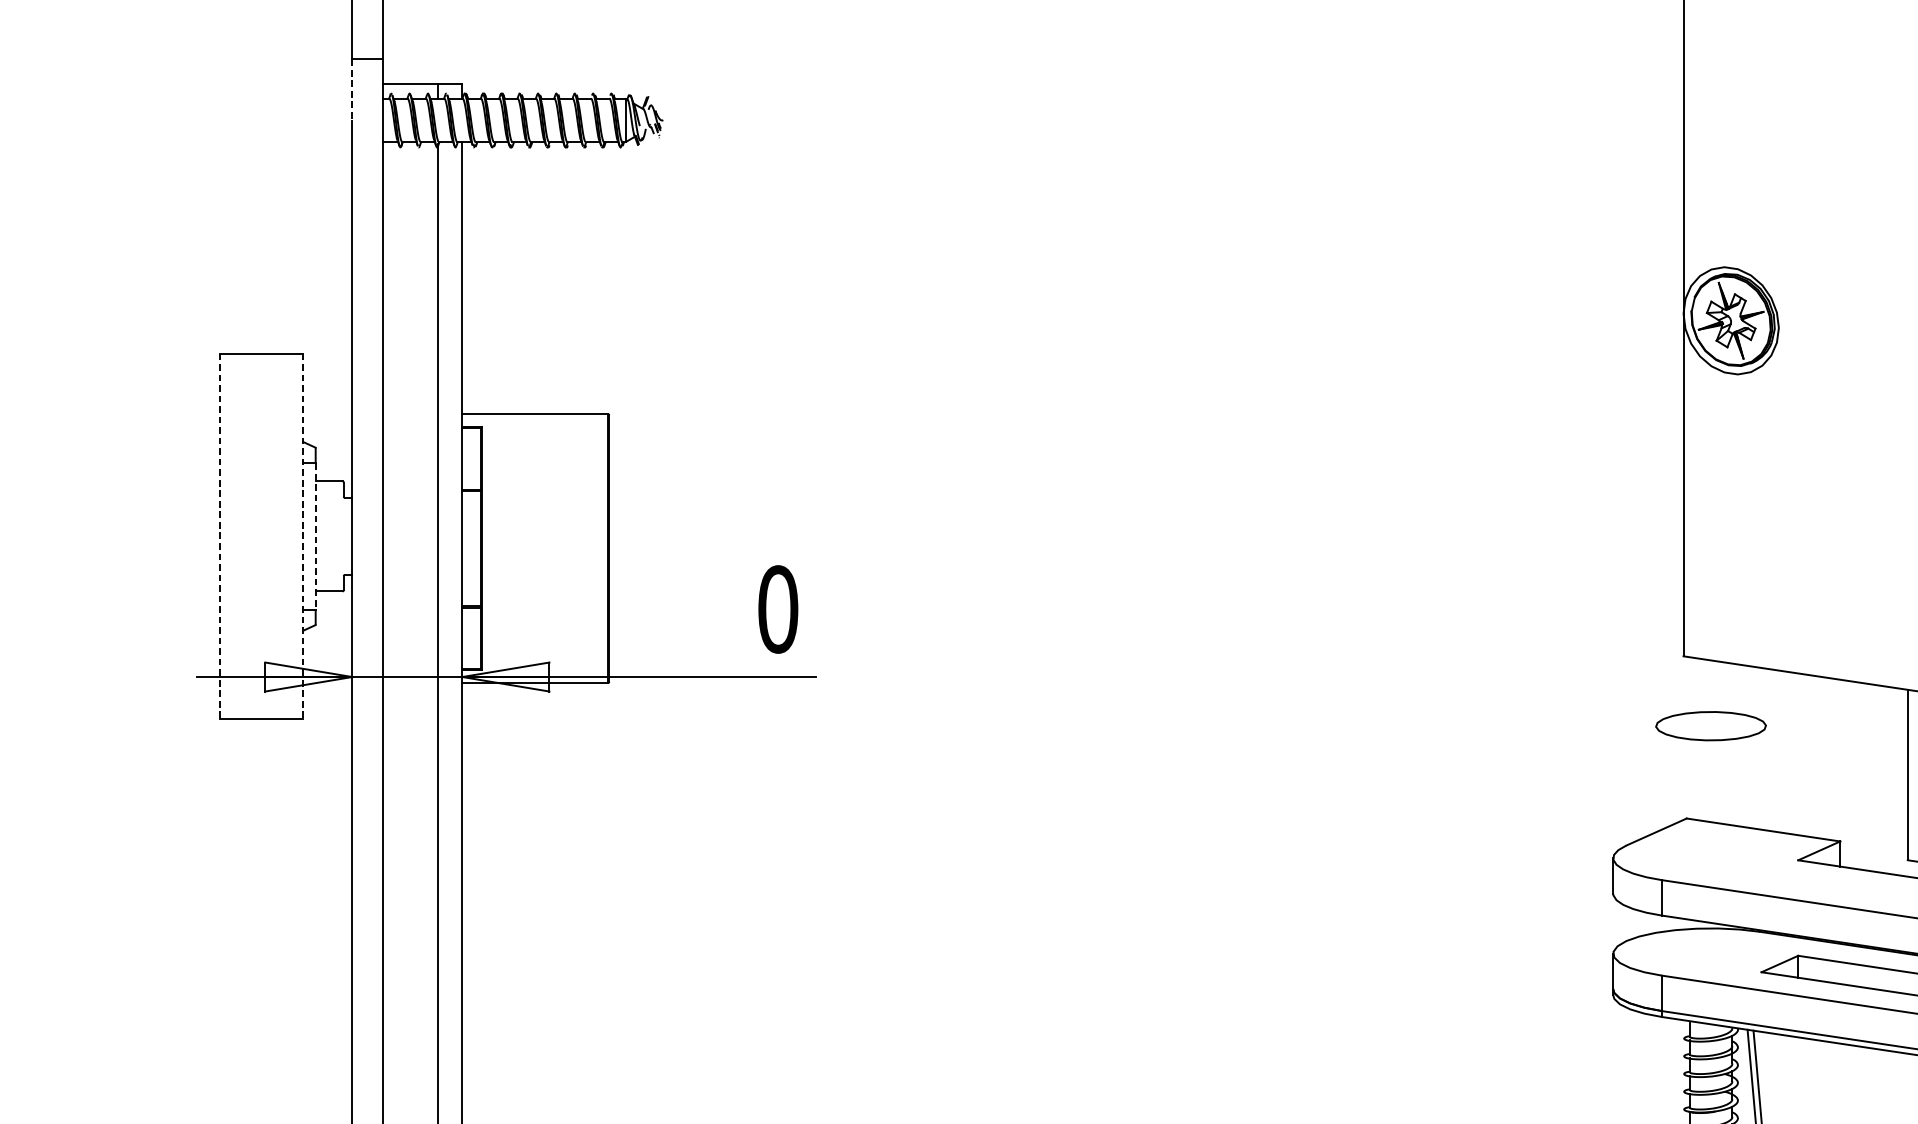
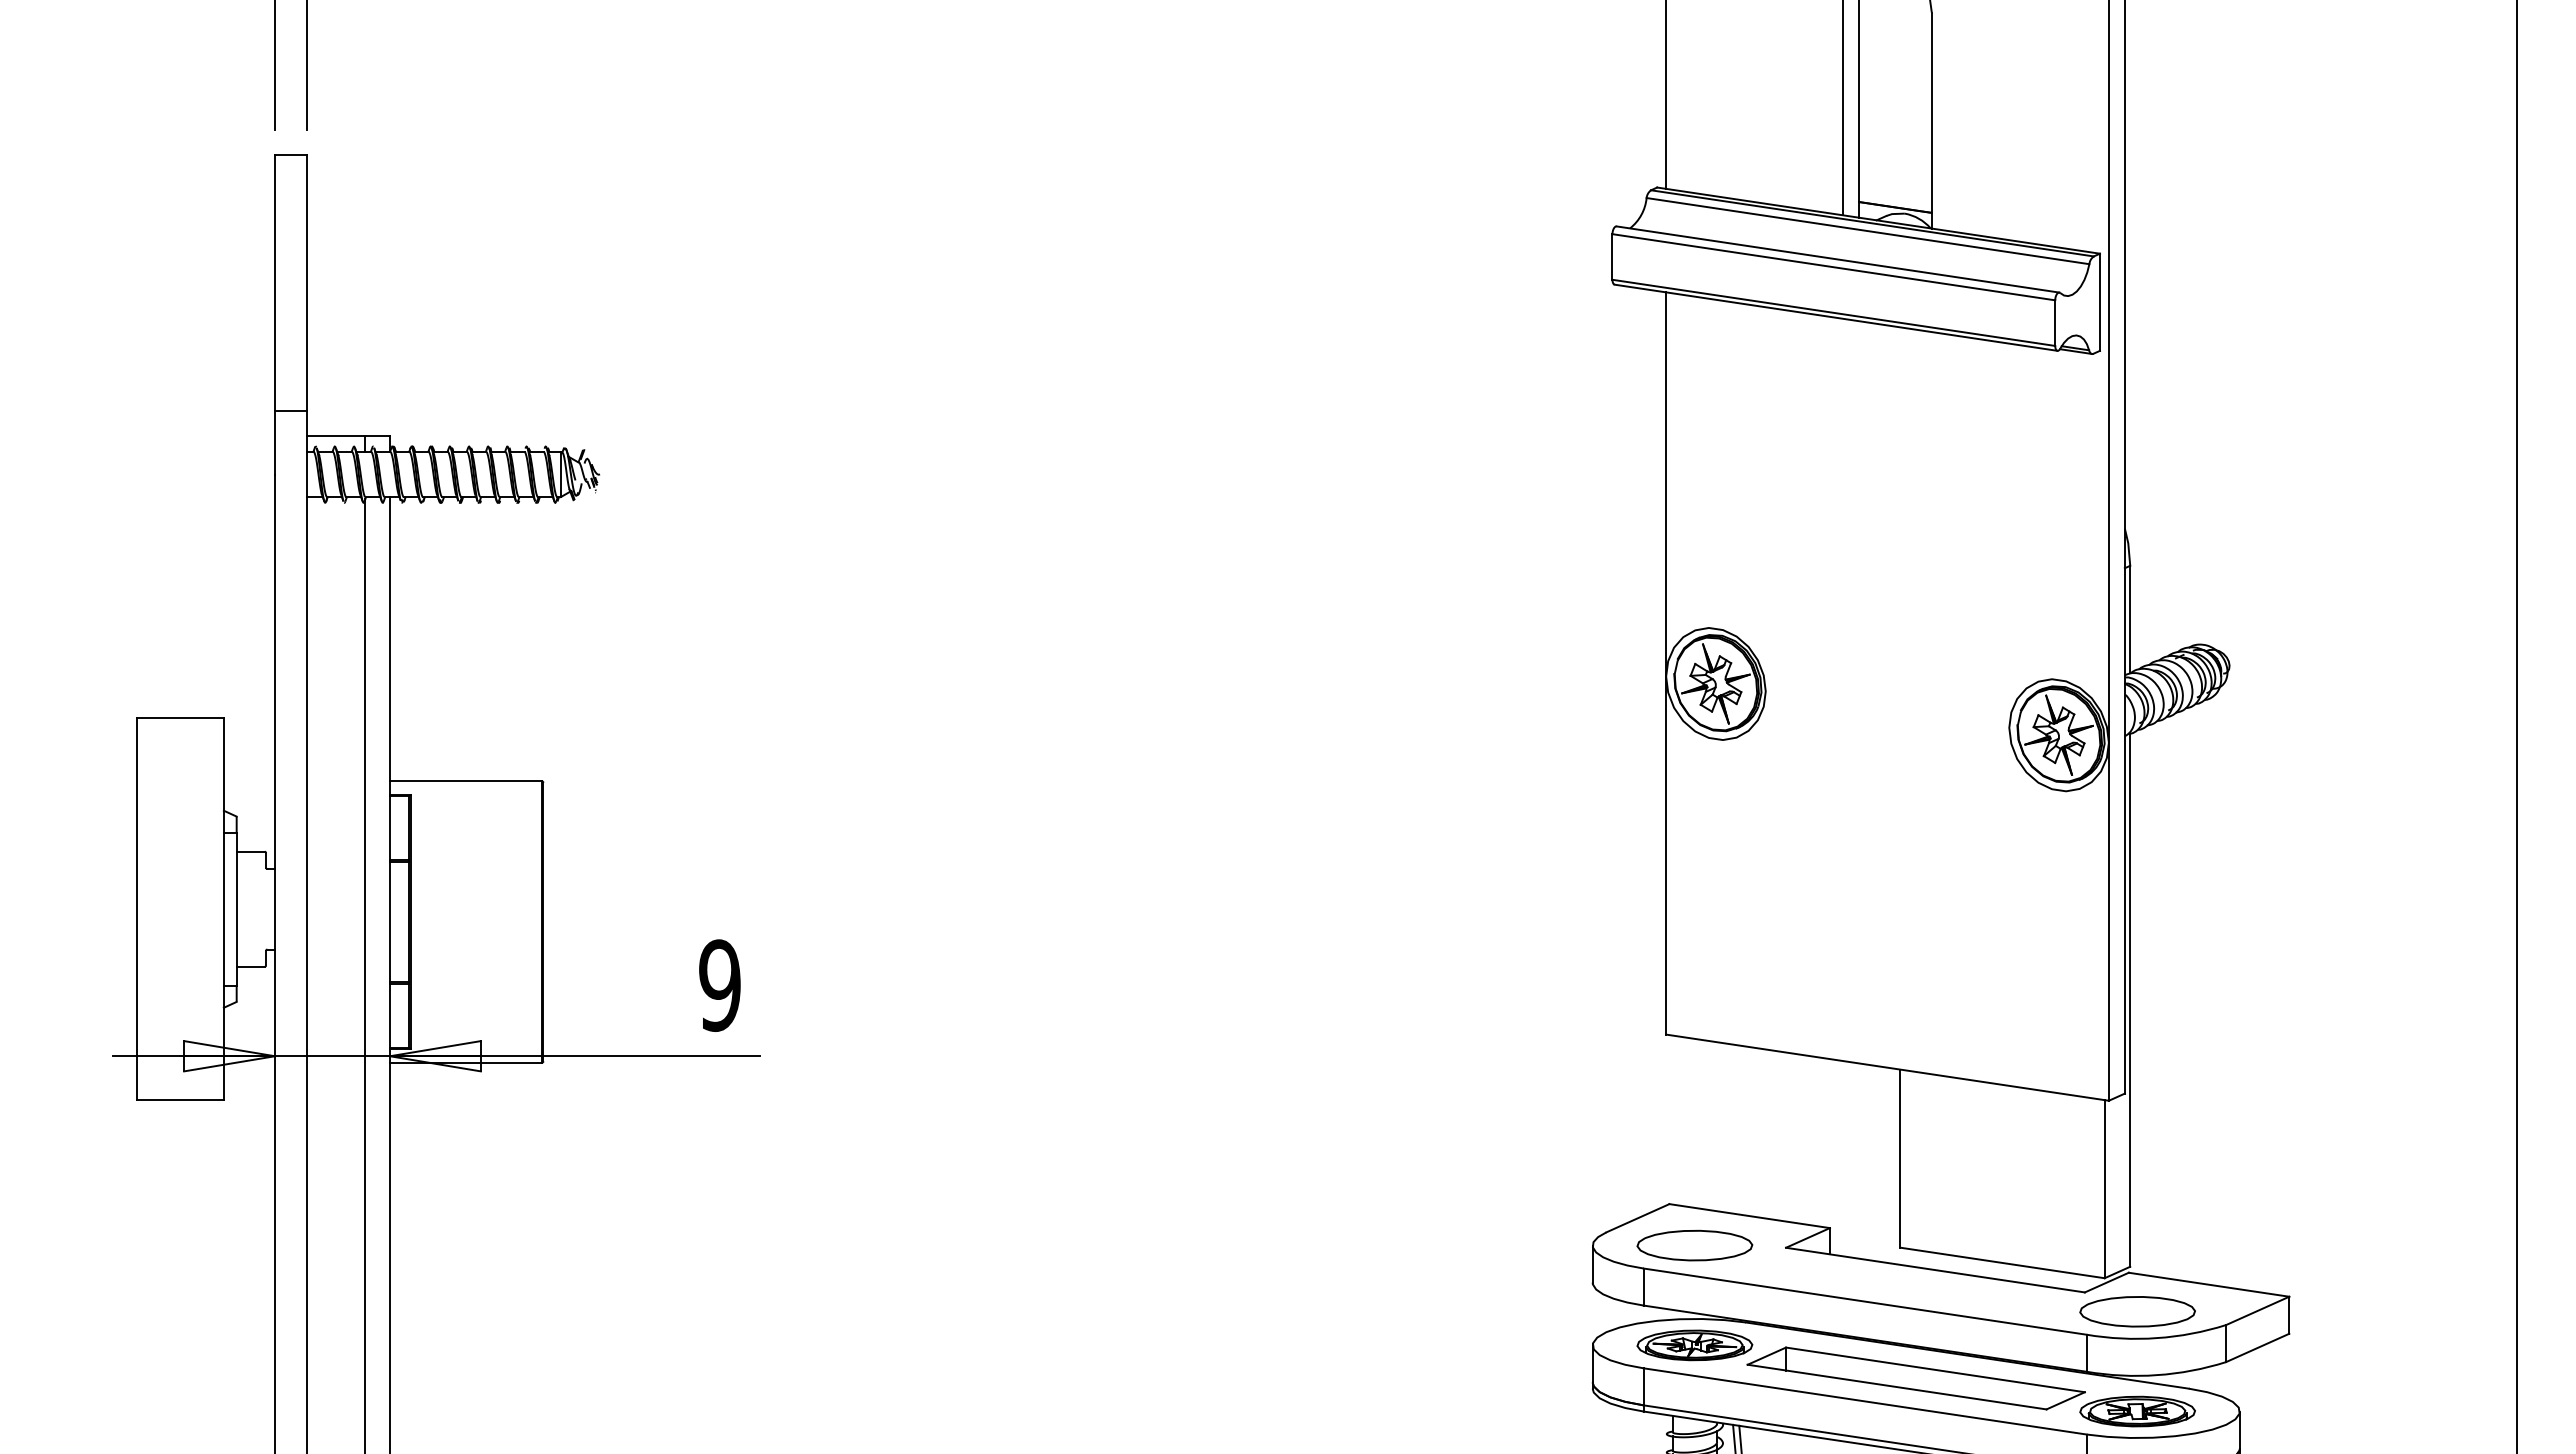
line: (352, 89) -> (275, 442), dashed -> solid
line: (219, 536) -> (136, 909), dashed -> solid
line: (303, 536) -> (223, 909), dashed -> solid
line: (315, 536) -> (236, 909), dashed -> solid
text: (777, 609) -> (719, 985), 0 -> 9
part: (1710, 726) -> (1694, 1245), moved
part: (1710, 953) -> (1694, 1345), added

